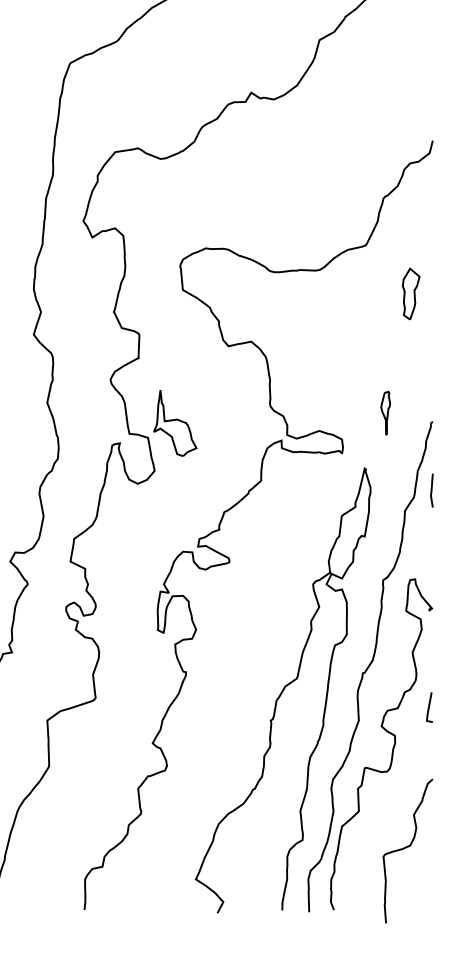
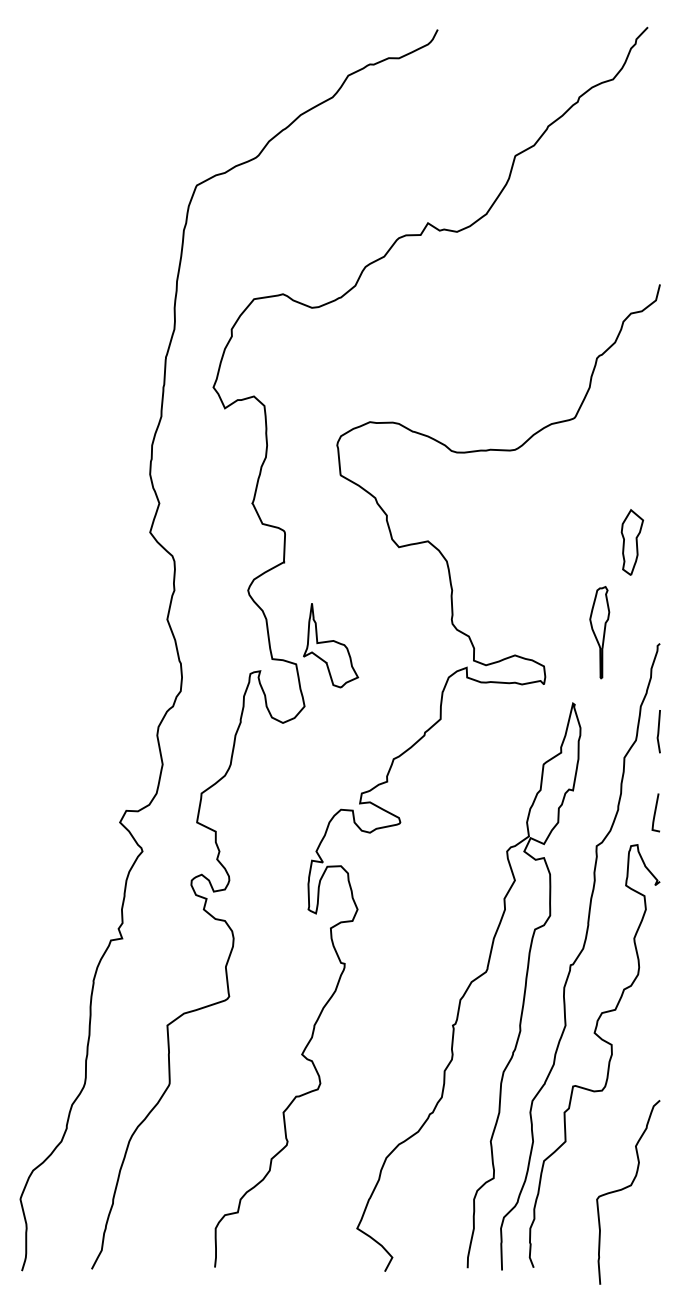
part: (411, 294) -> (632, 542), moved
part: (385, 413) -> (599, 632), size x1.67
curve: (429, 707) -> (655, 812), moved

